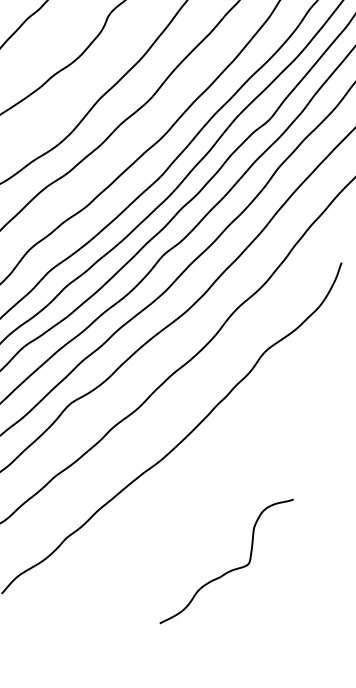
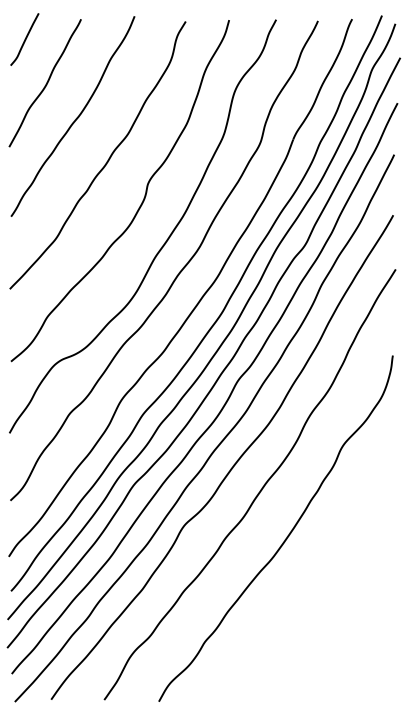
curve: (229, 570) -> (351, 640), removed

